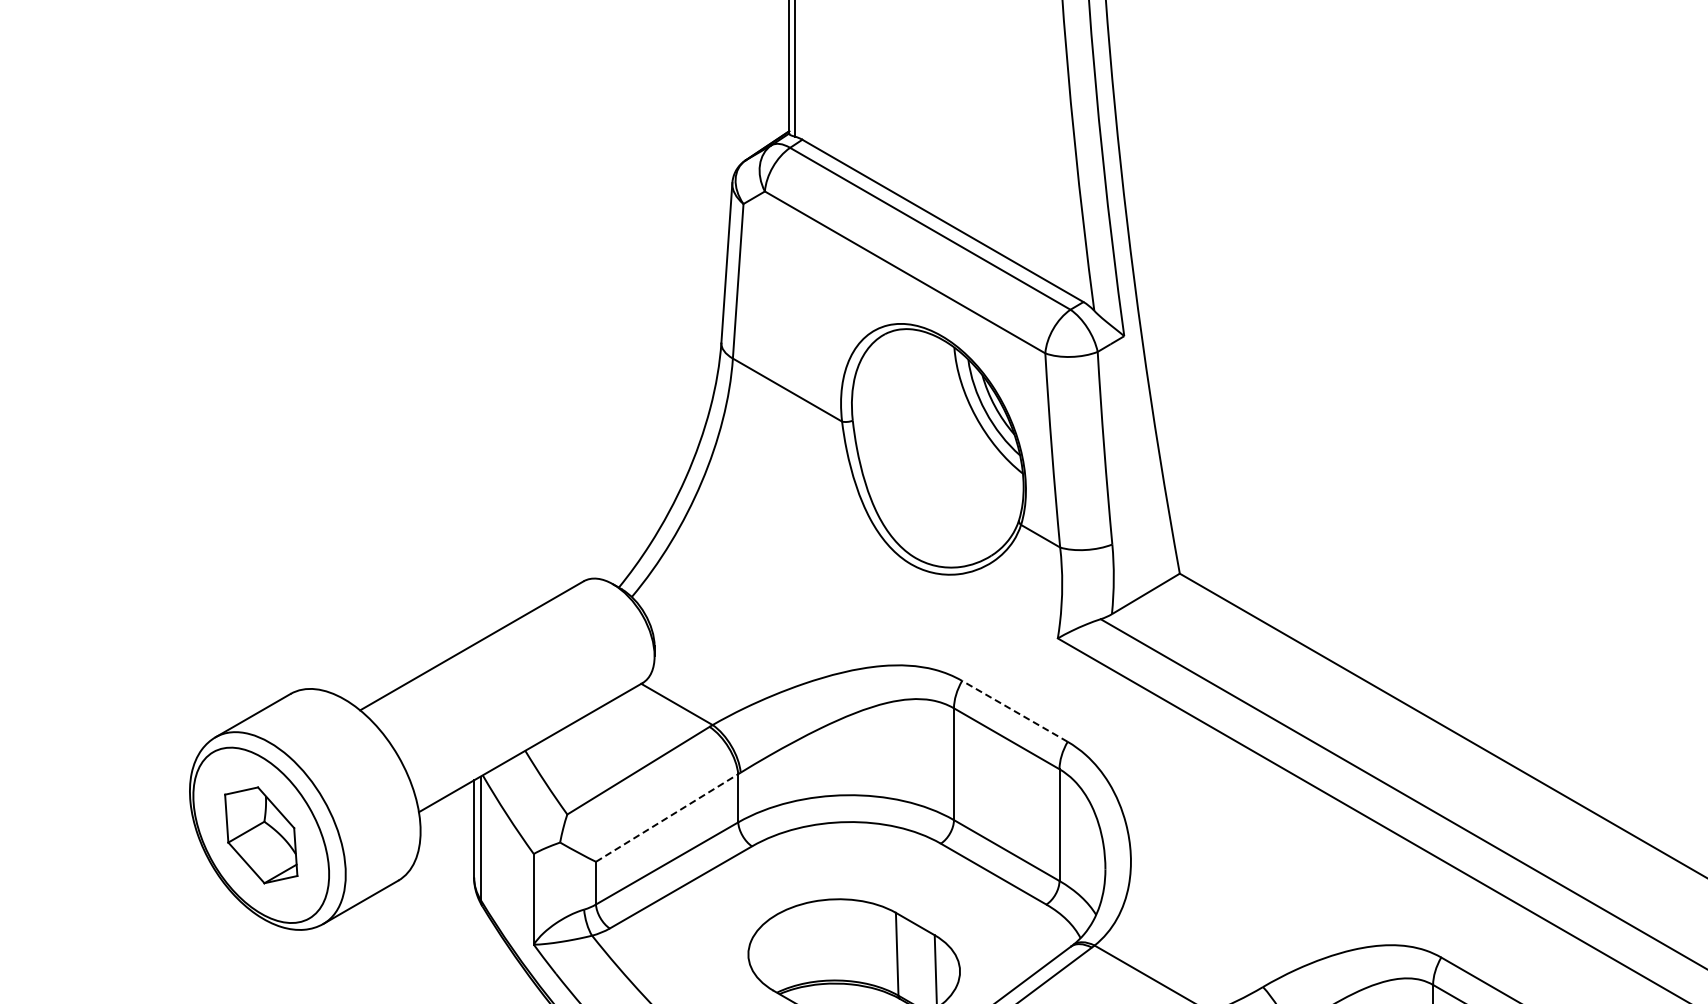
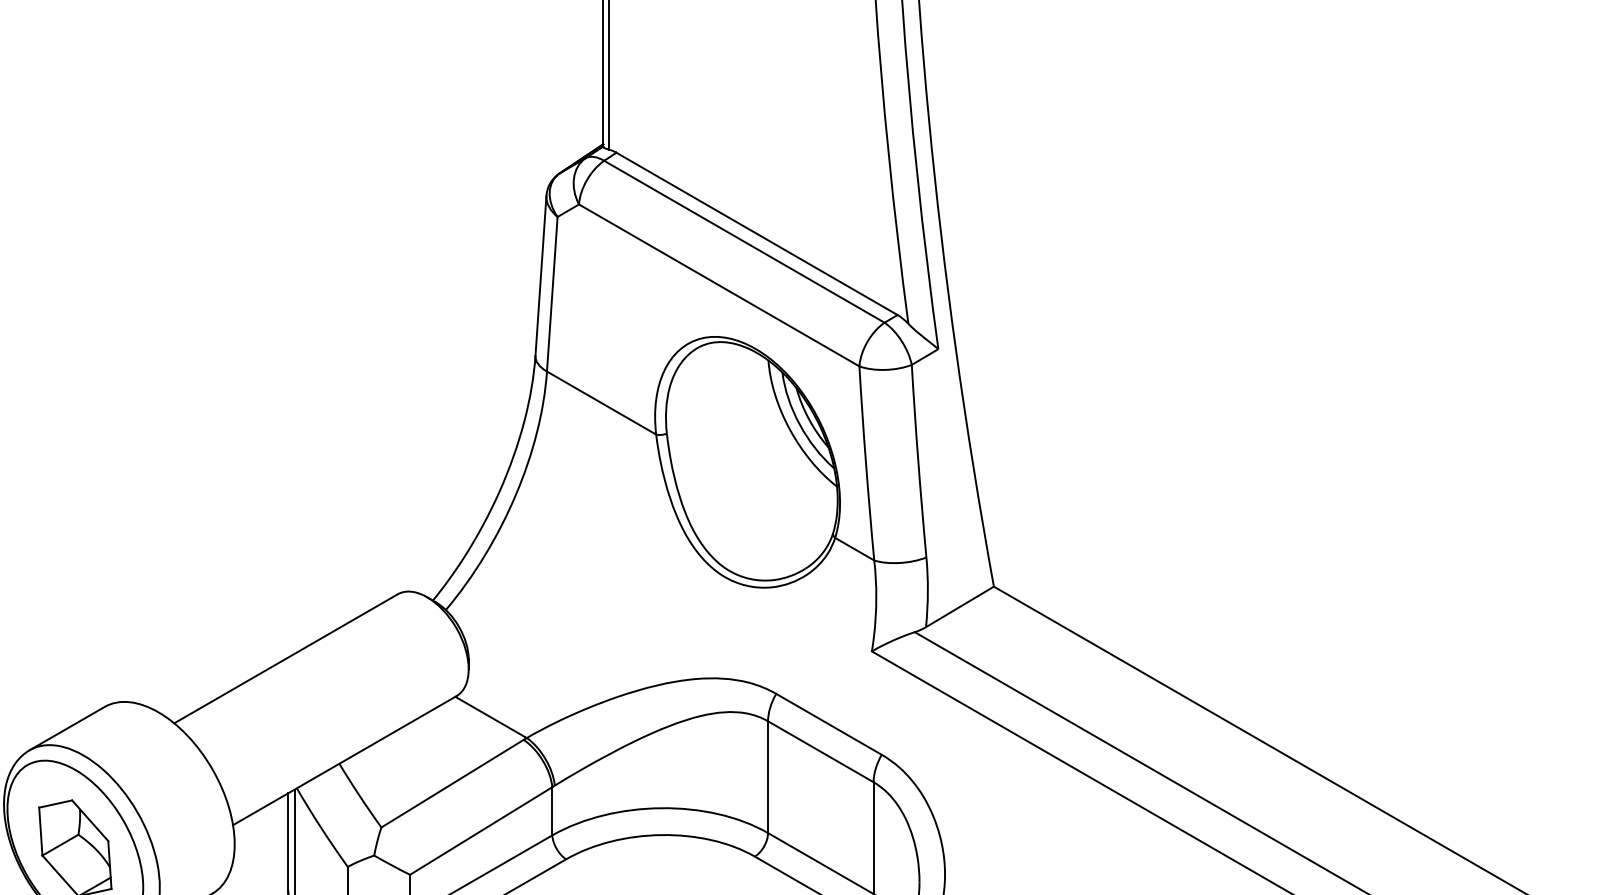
line: (1014, 711) -> (828, 724), dashed -> solid
line: (667, 818) -> (481, 831), dashed -> solid

